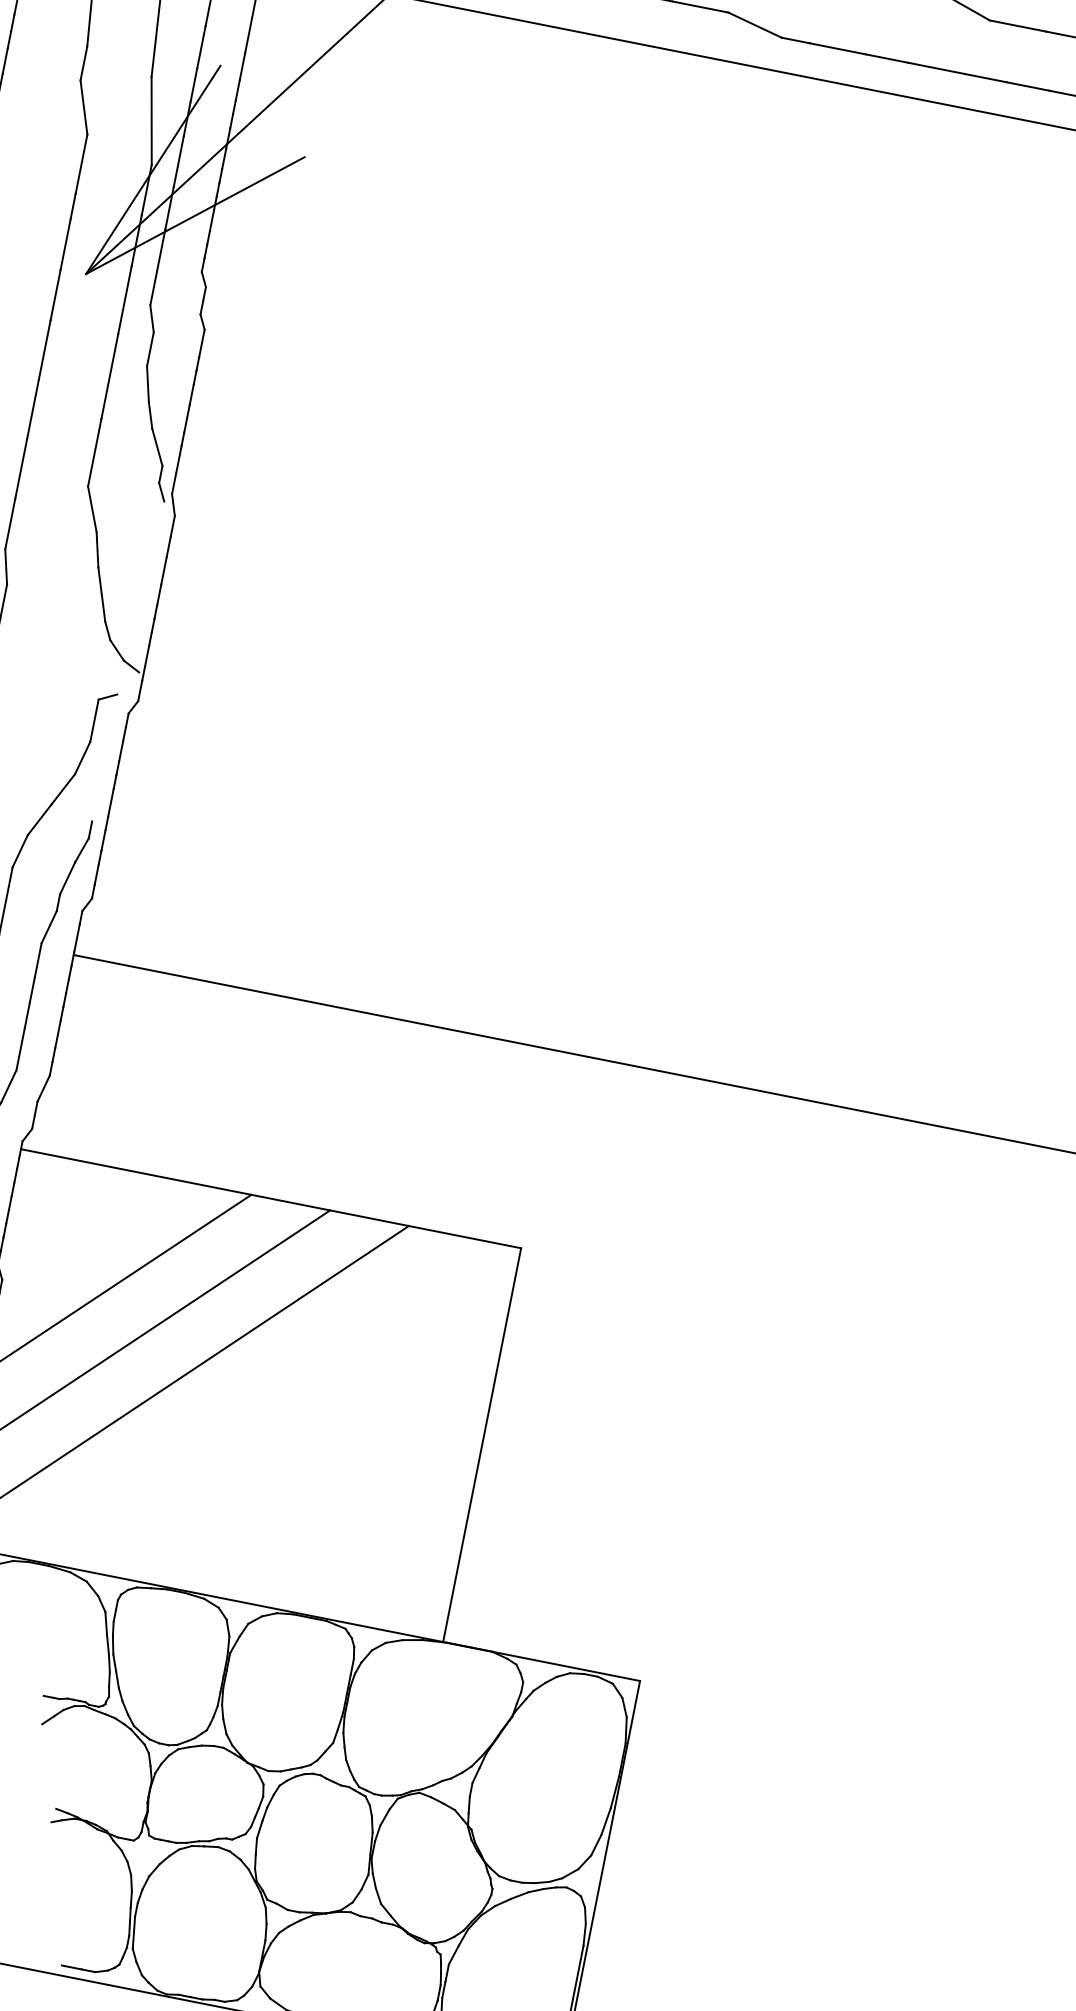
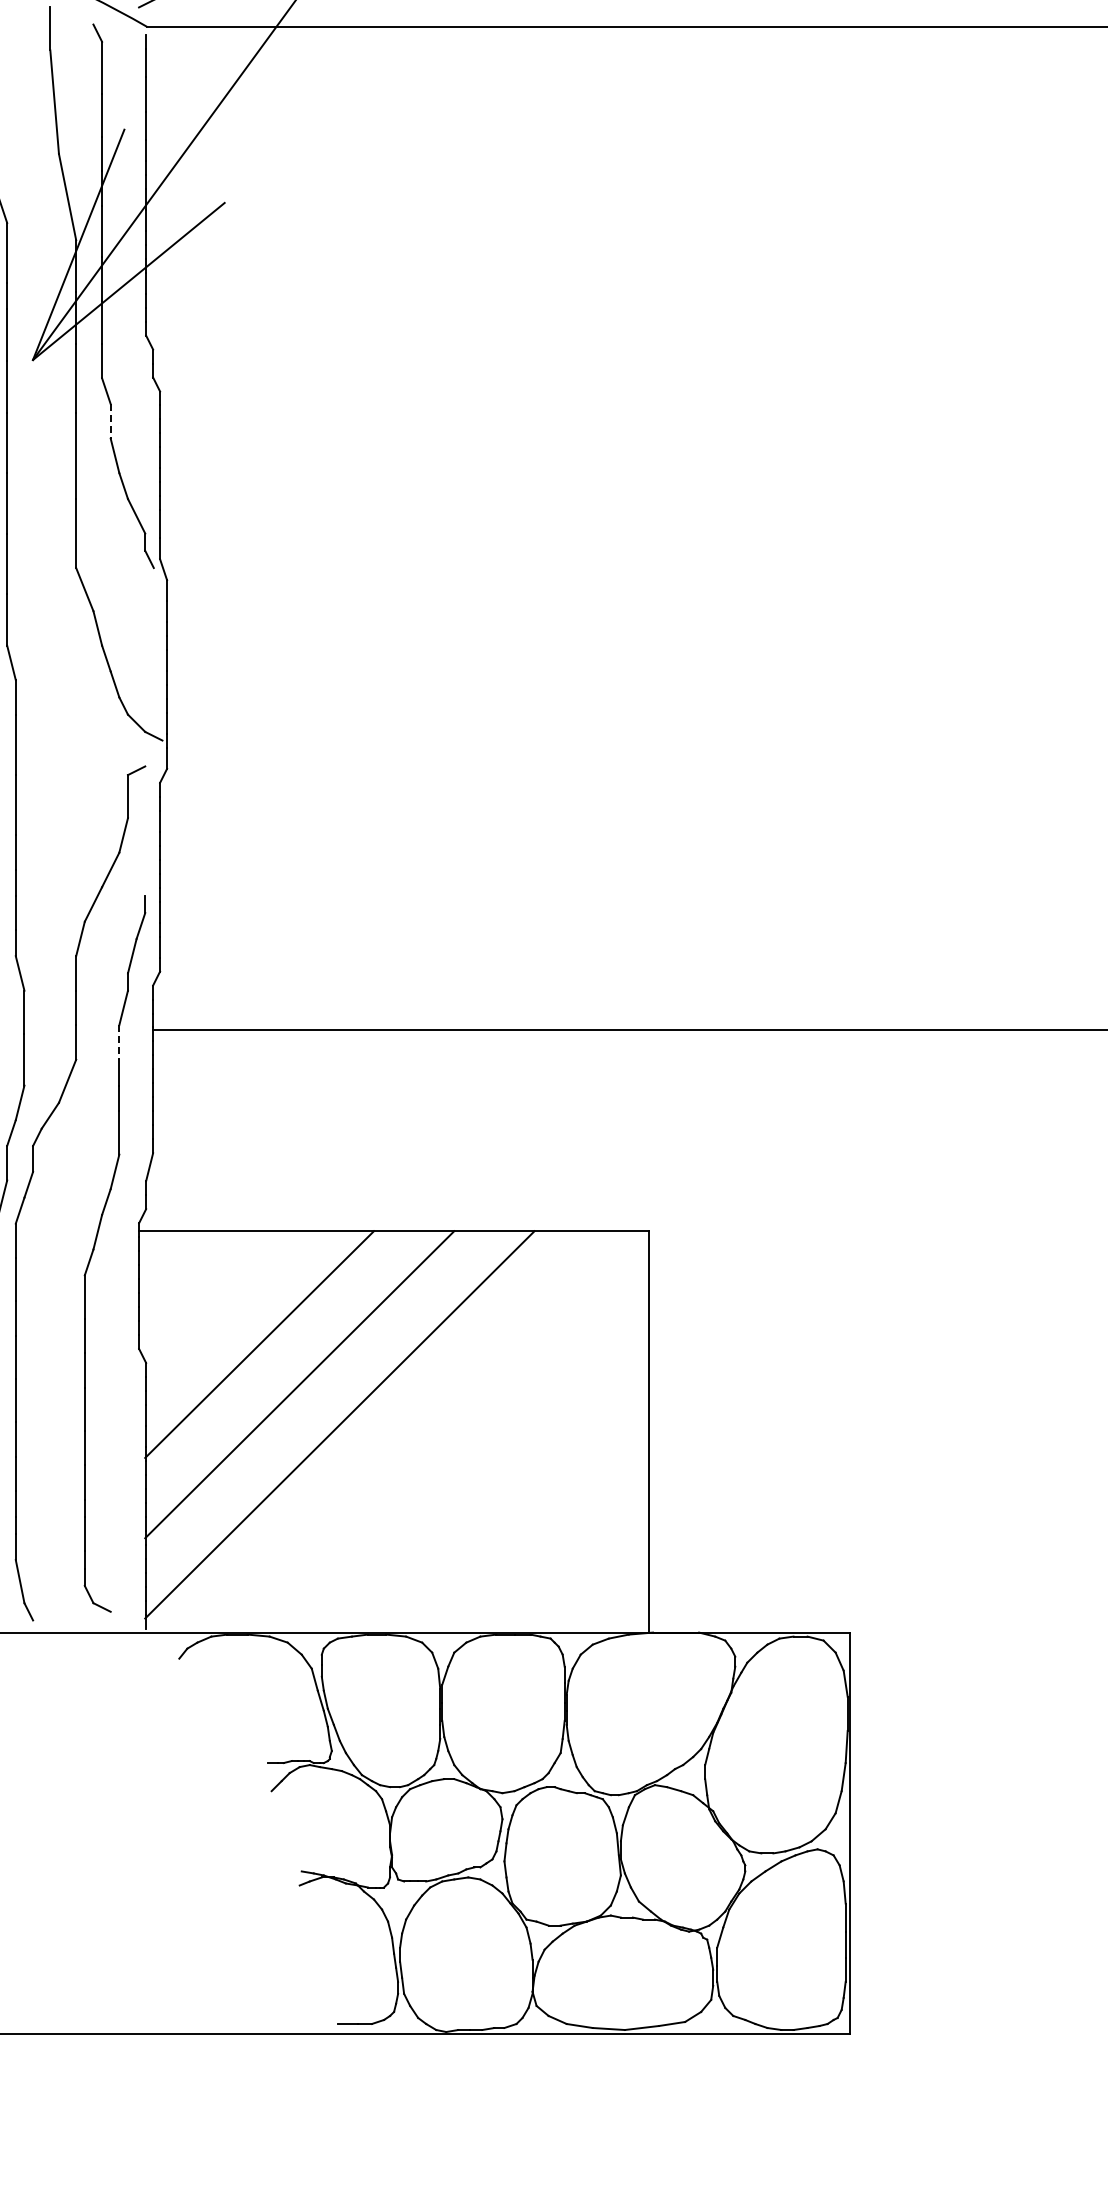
line: (150, 349) -> (110, 421), solid -> dashed
line: (38, 960) -> (119, 1042), solid -> dashed

